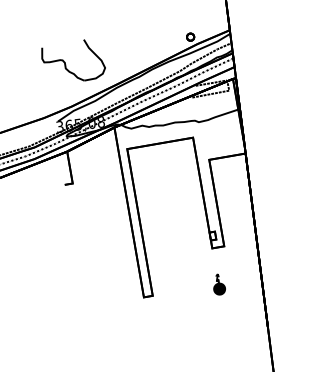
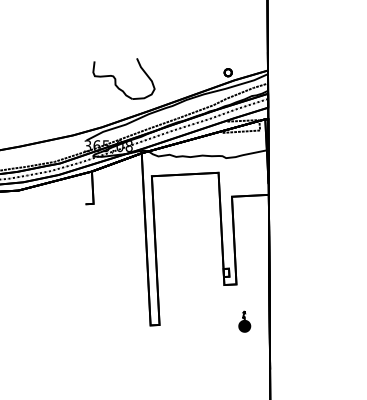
part: (66, 63) -> (116, 79), moved
part: (218, 284) -> (244, 321), moved

